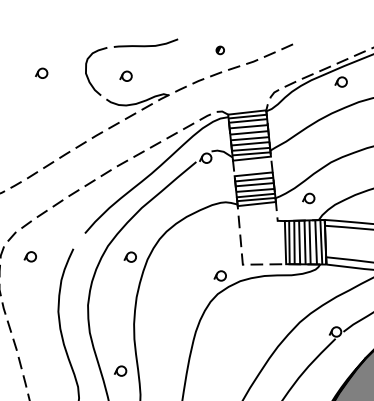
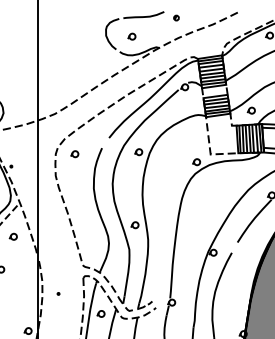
part: (220, 49) -> (176, 17), moved
part: (41, 72) -> (77, 36), removed

